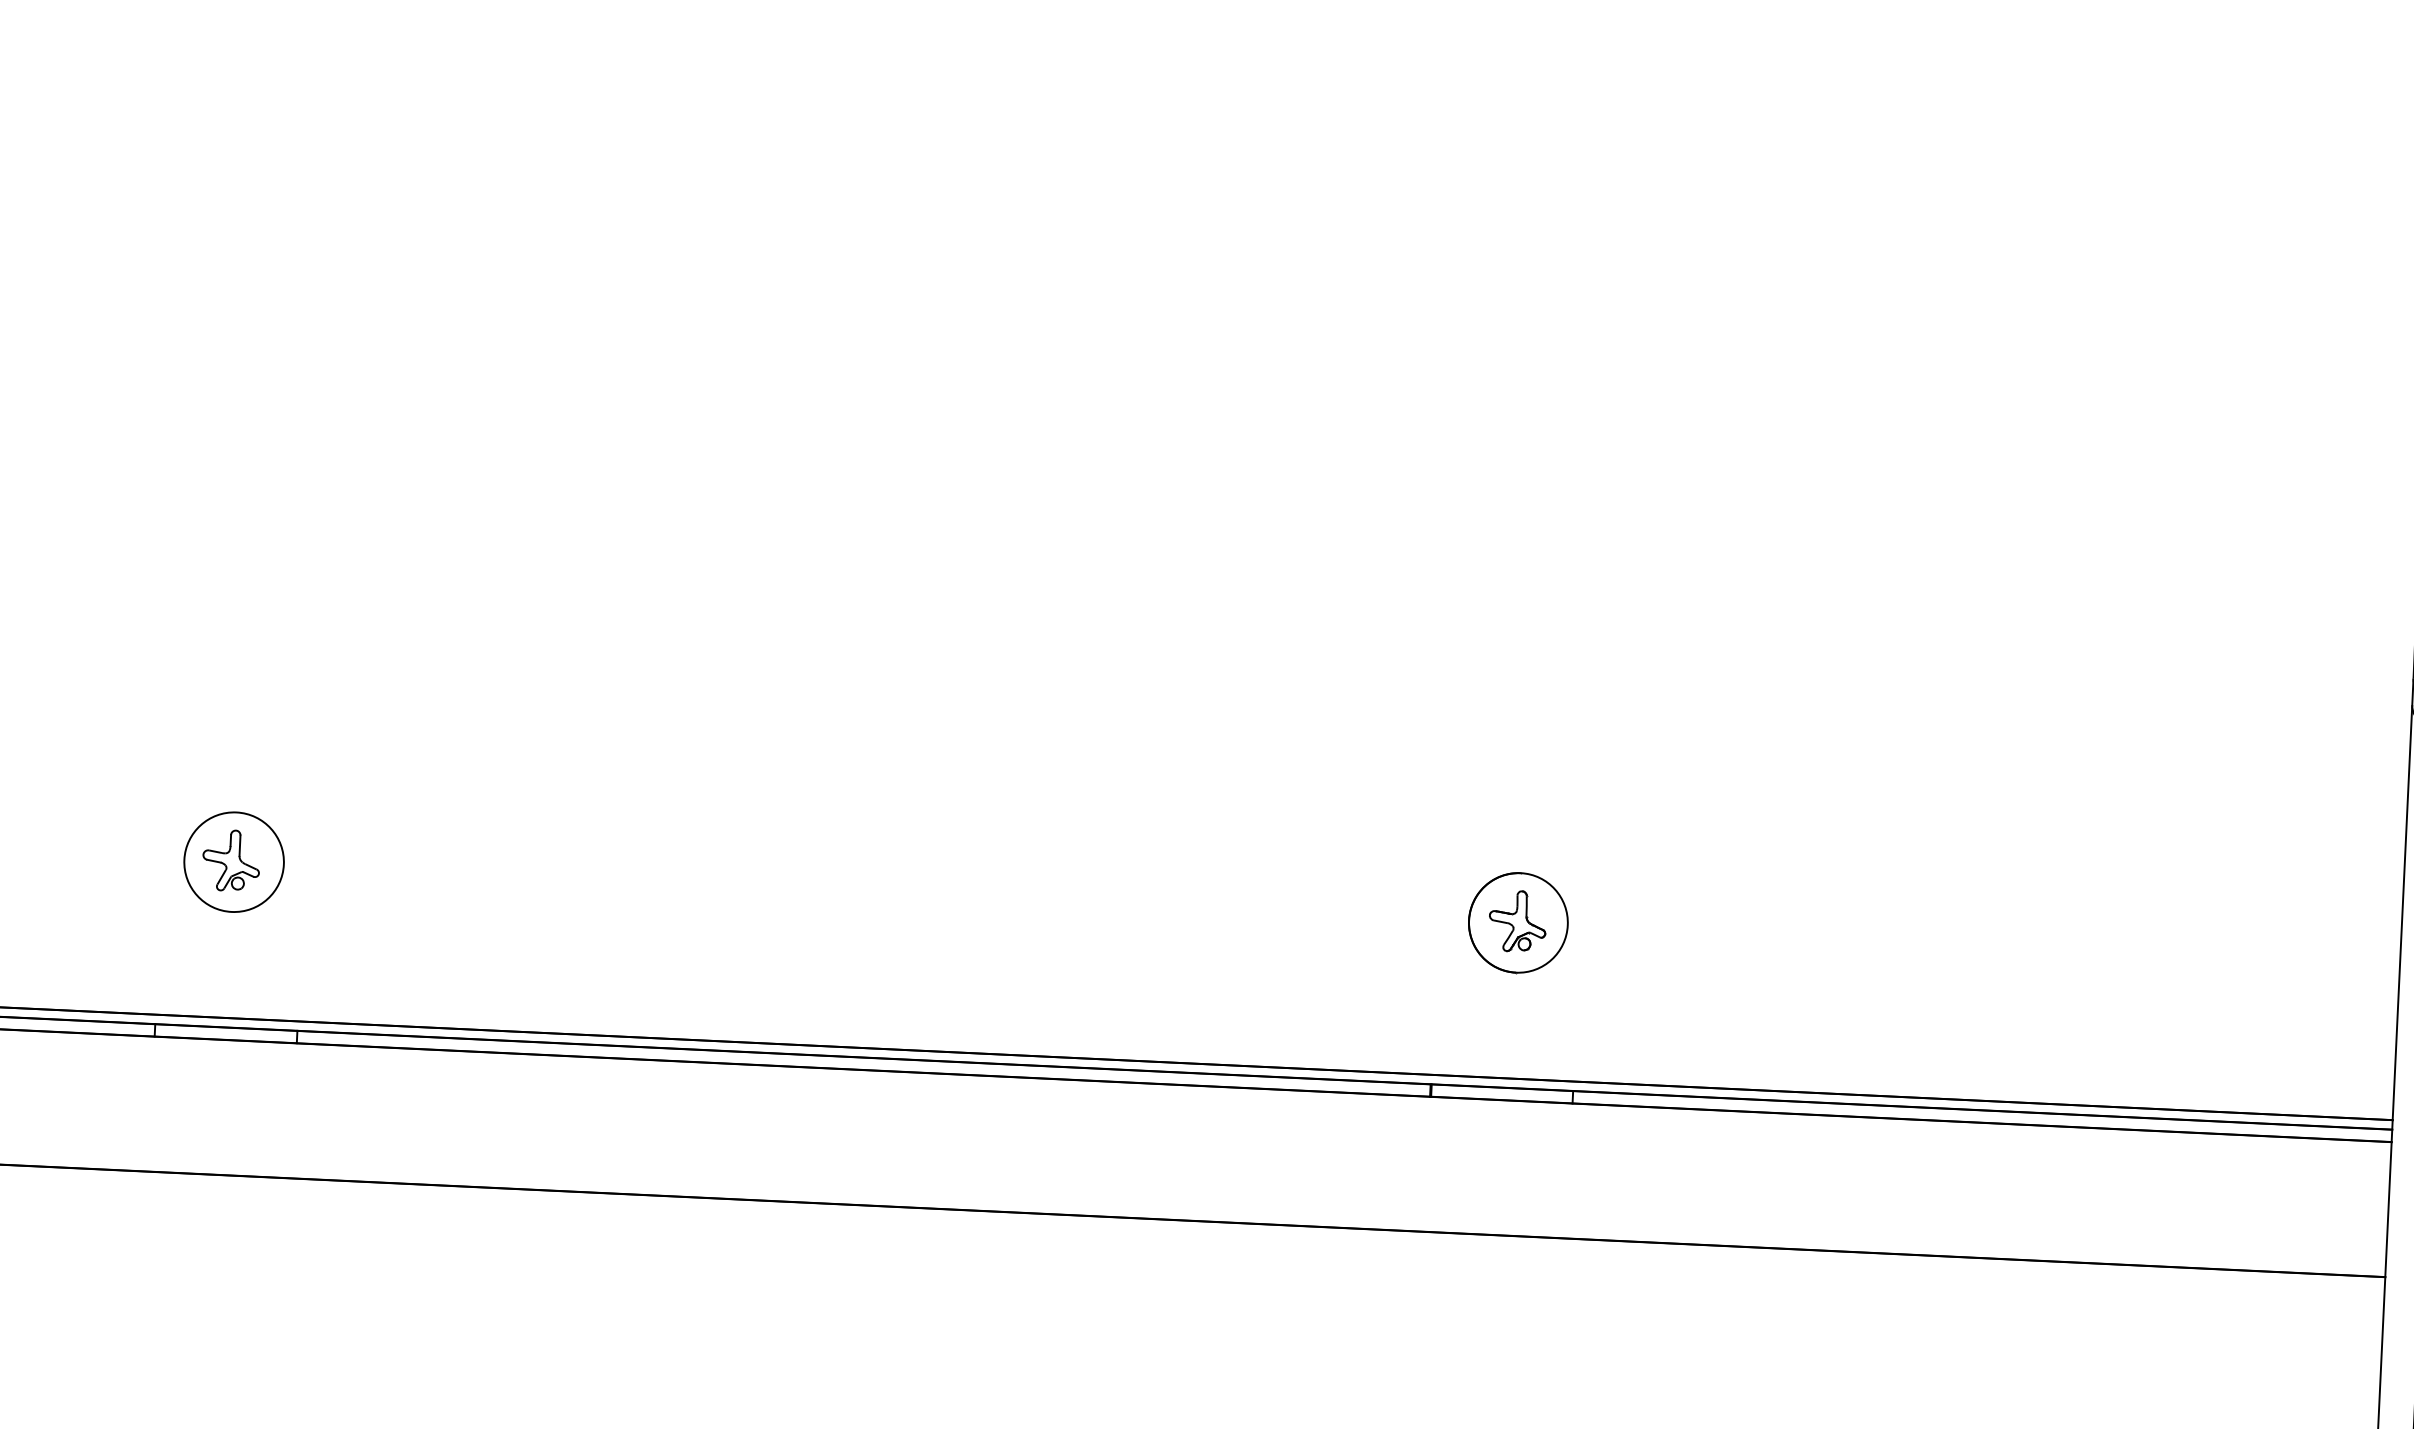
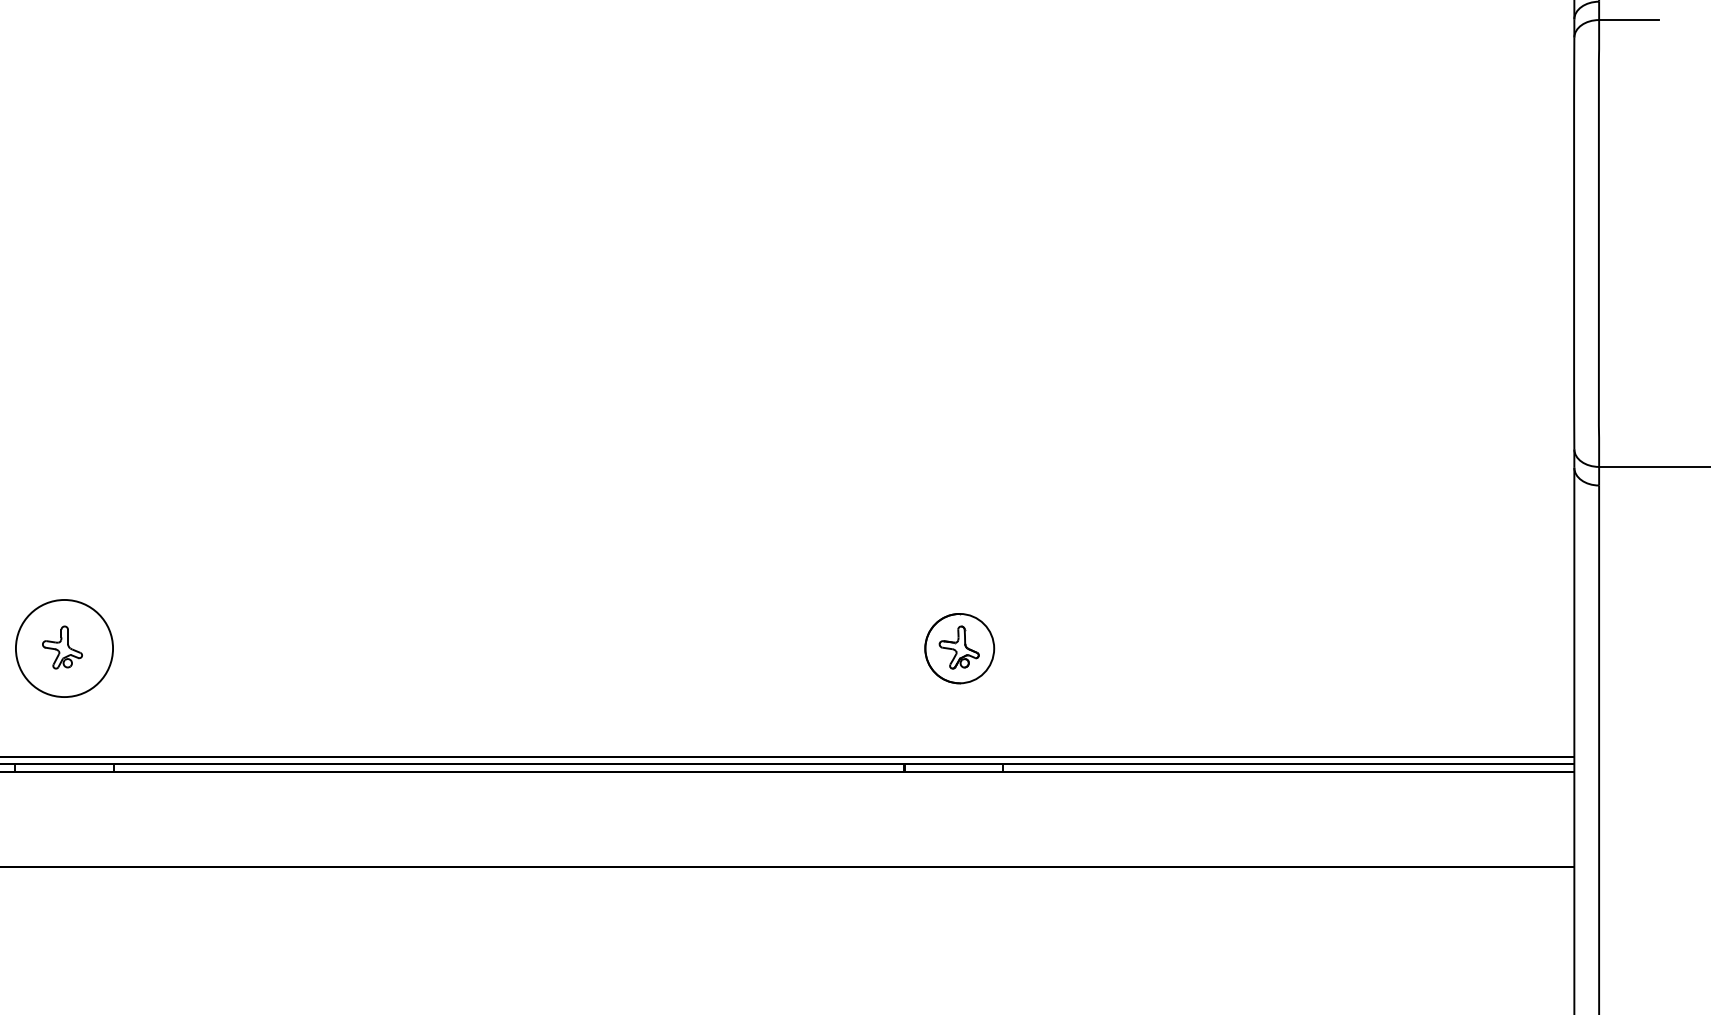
circle: (234, 862) -> (64, 648), size x1.4

